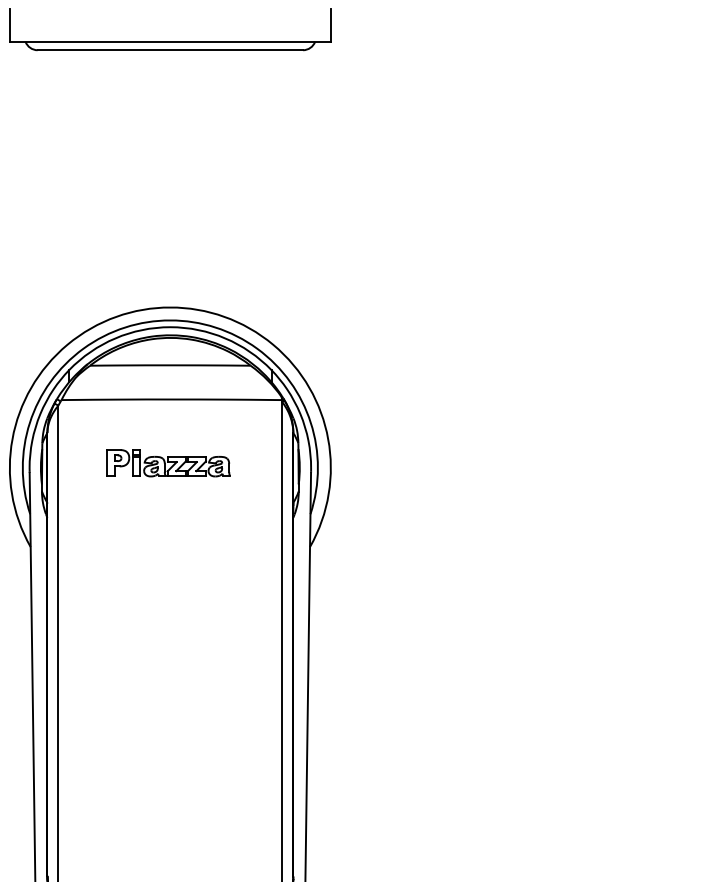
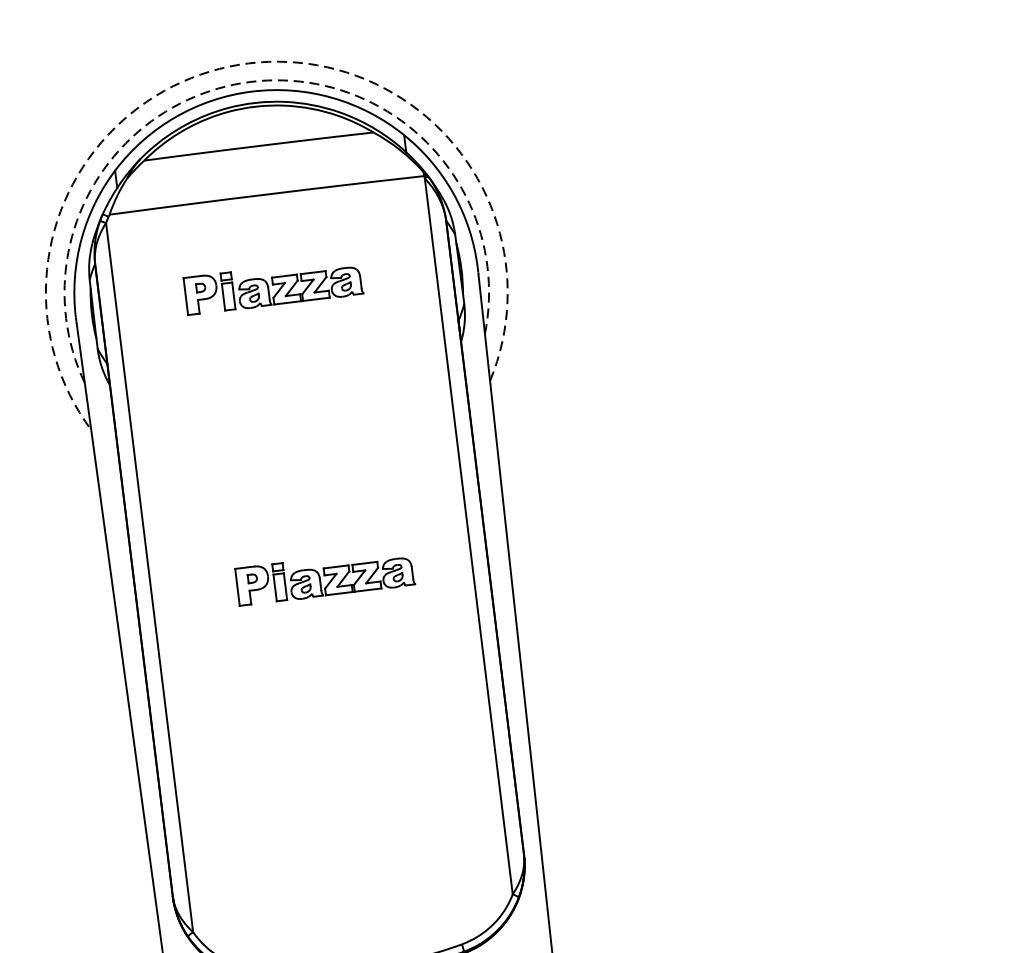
arc: (170, 307) -> (248, 63), solid -> dashed
arc: (170, 320) -> (251, 81), solid -> dashed
part: (179, 668) -> (324, 577), added

